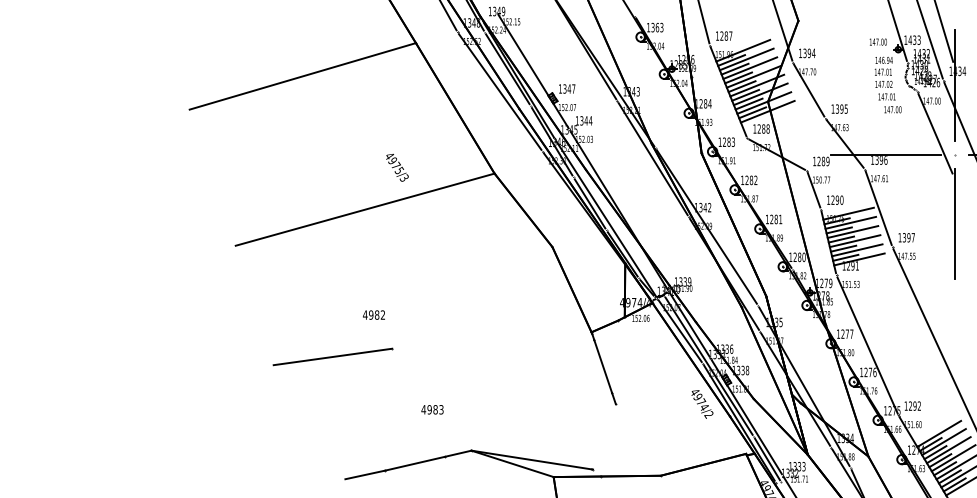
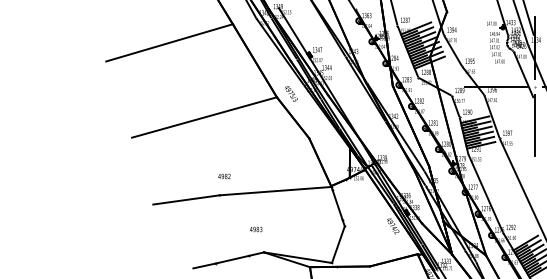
text: (397, 166) -> (291, 93), moved
text: (374, 315) -> (224, 176), moved
line: (492, 340) -> (275, 190), added
text: (433, 409) -> (256, 229), moved
line: (604, 436) -> (338, 244), added

